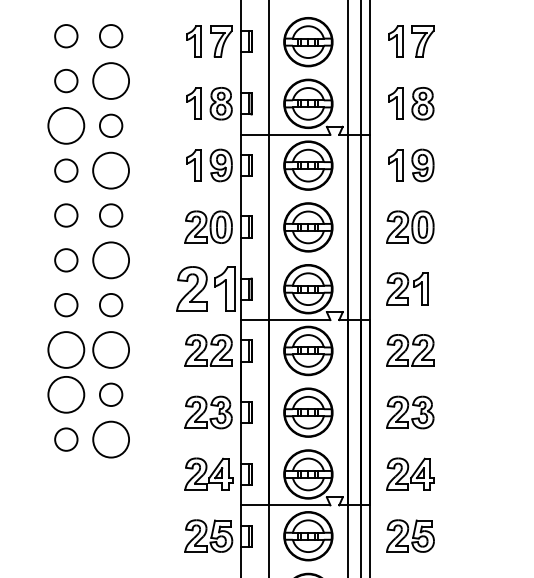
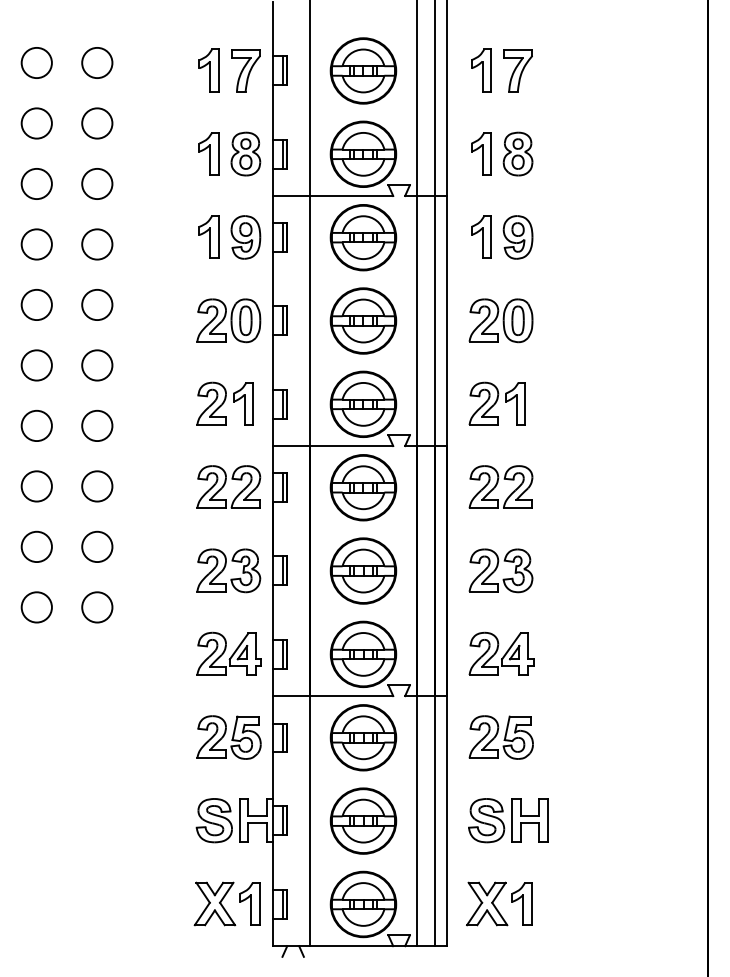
circle: (111, 81) -> (97, 123), size x0.62
circle: (66, 125) -> (36, 183), size x0.62
circle: (111, 170) -> (97, 244), size x0.62
circle: (111, 260) -> (97, 365), size x0.62
part: (205, 288) -> (224, 403), size x0.71
circle: (66, 350) -> (36, 486), size x0.62
circle: (111, 350) -> (97, 486), size x0.62
circle: (66, 394) -> (36, 546), size x0.62
circle: (111, 439) -> (97, 607), size x0.62

